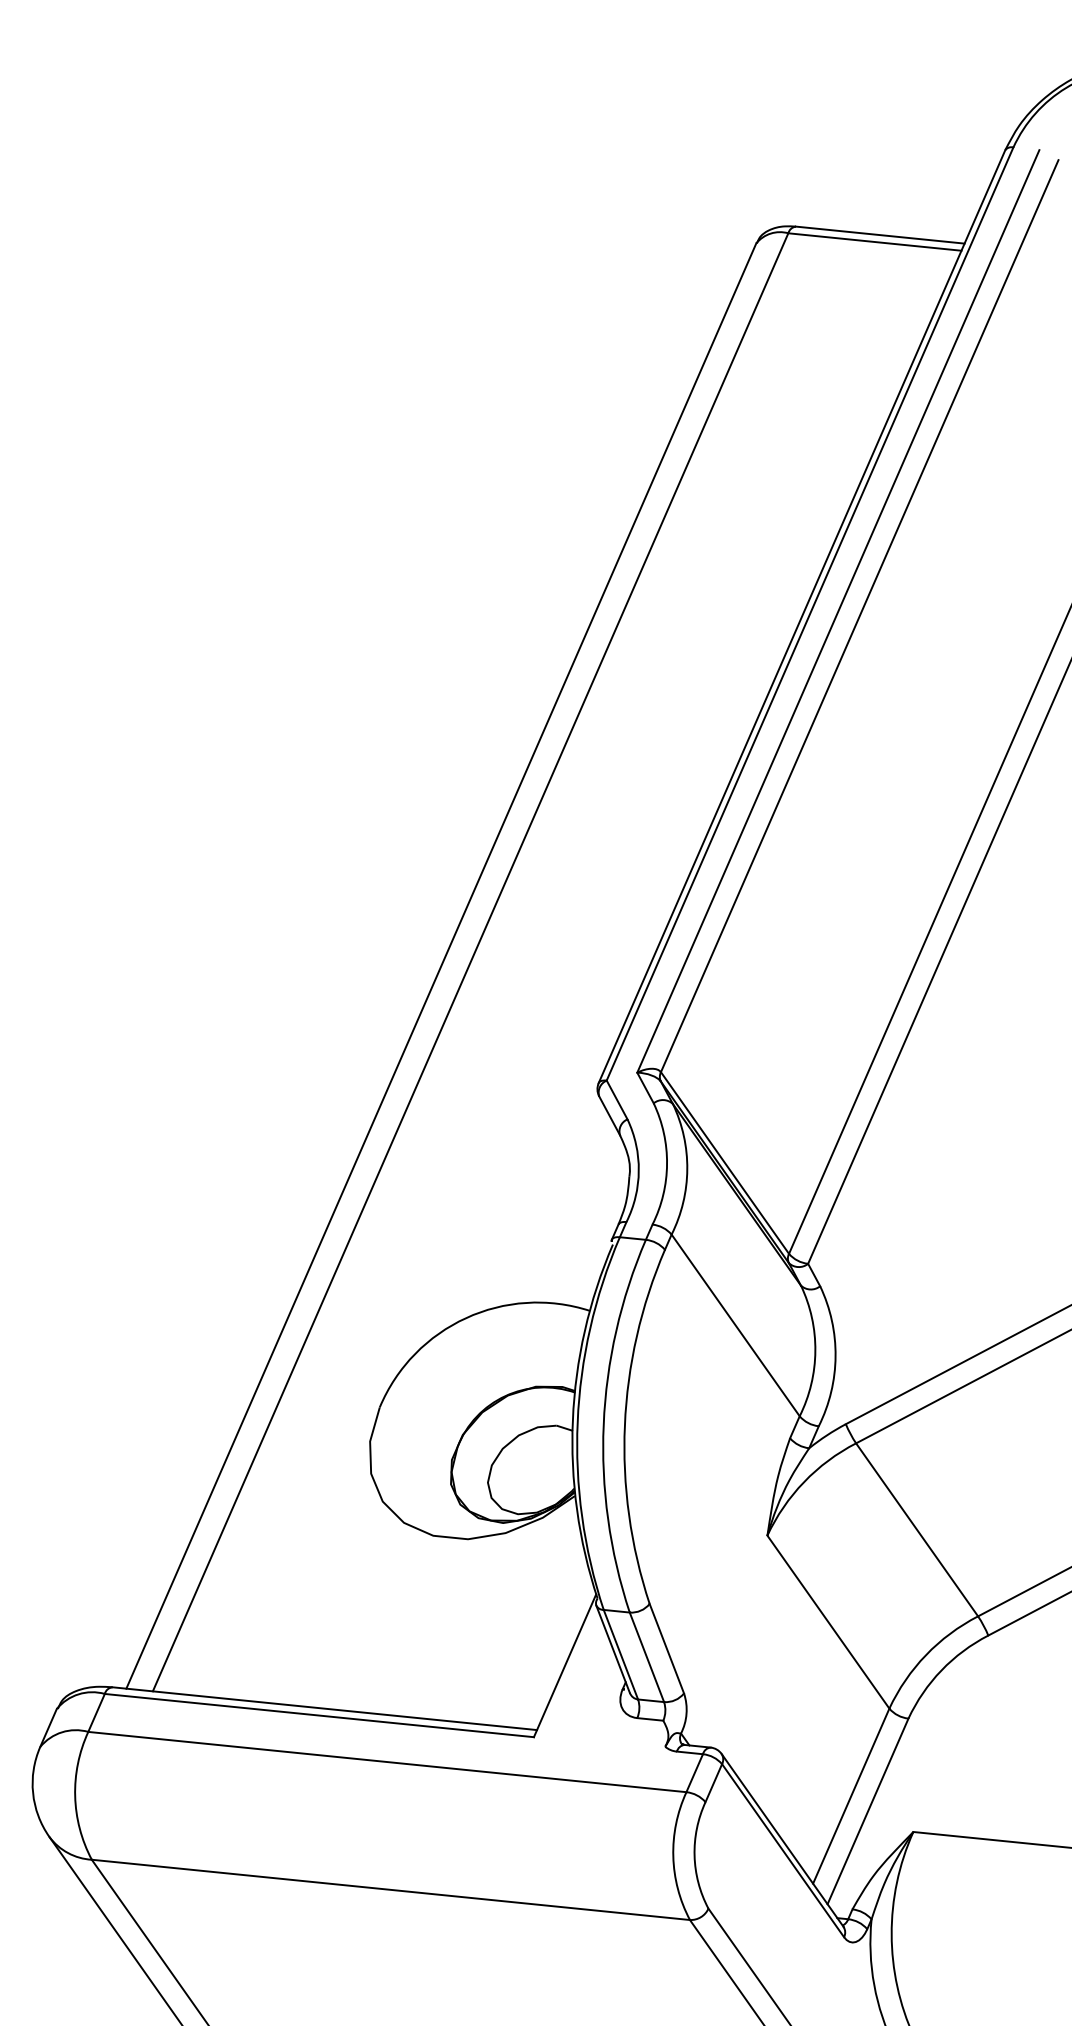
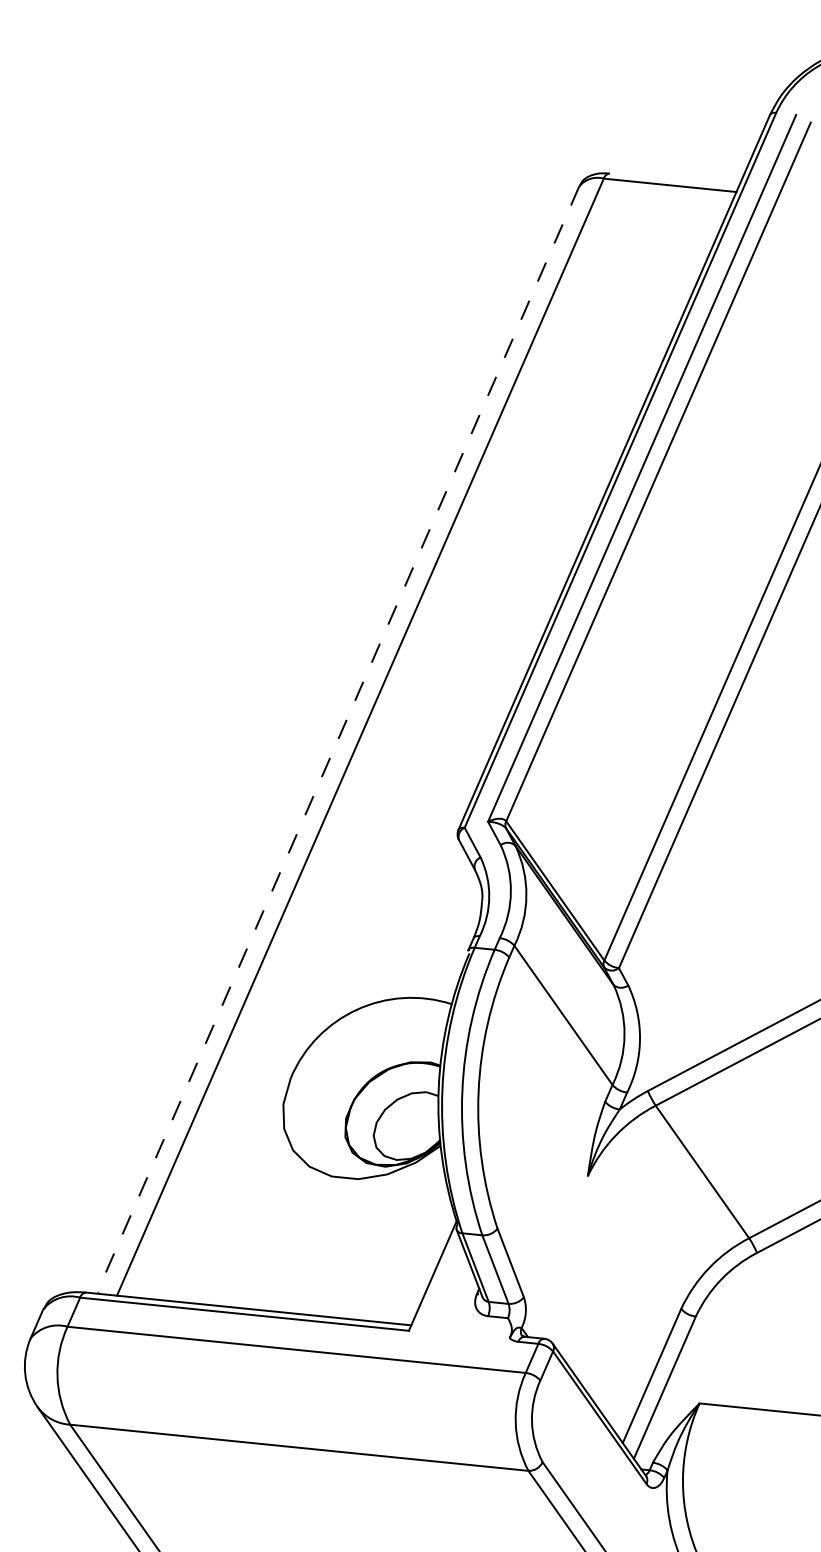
line: (879, 234) -> (673, 179), removed
line: (440, 965) -> (337, 739), solid -> dashed
line: (828, 1621) -> (634, 1242), removed

